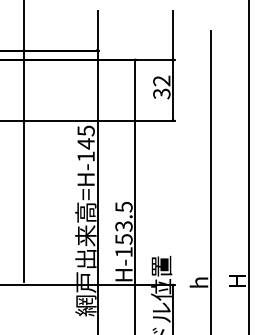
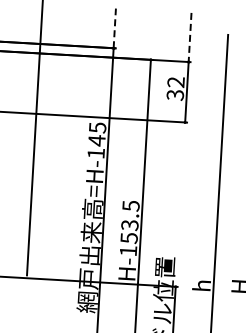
line: (97, 30) -> (114, 28), solid -> dashed
line: (173, 35) -> (190, 37), solid -> dashed

